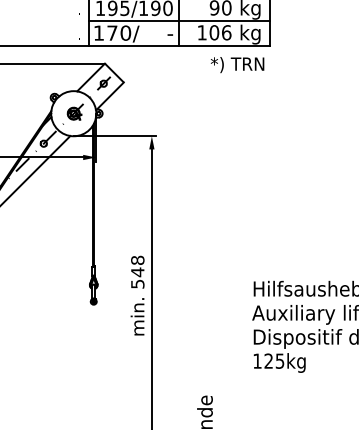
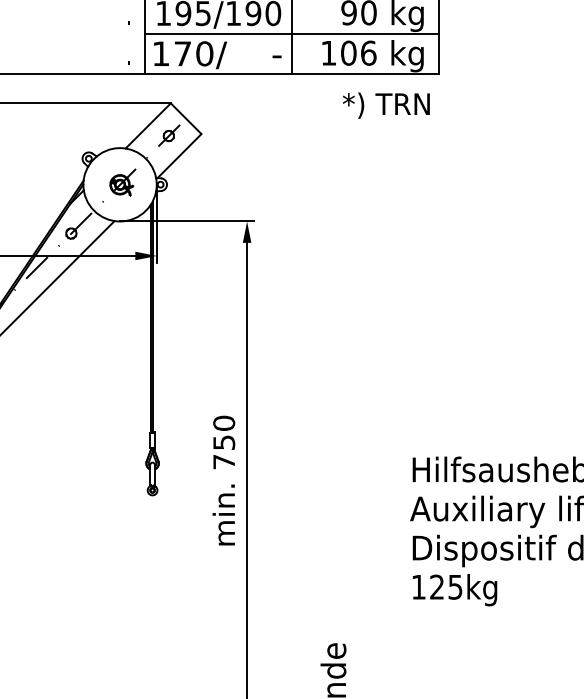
text: (137, 271) -> (223, 441), 548 -> 750

